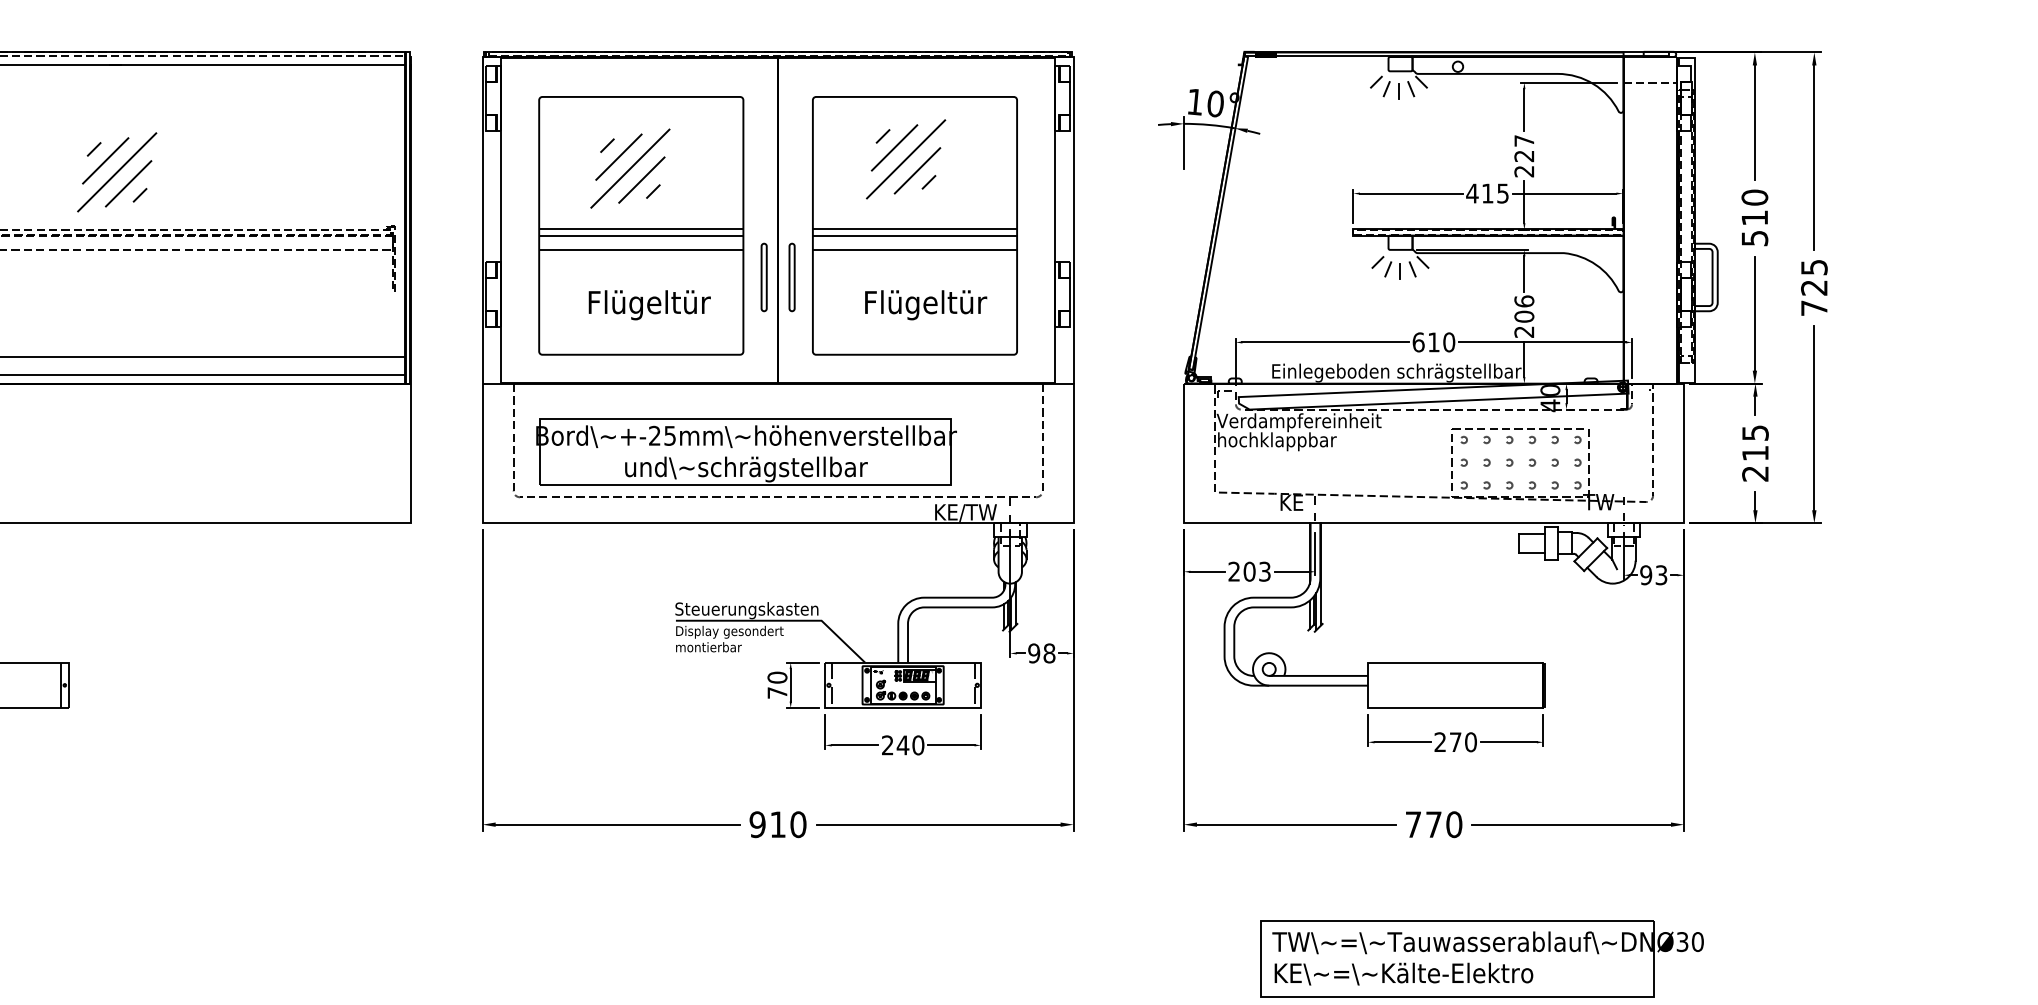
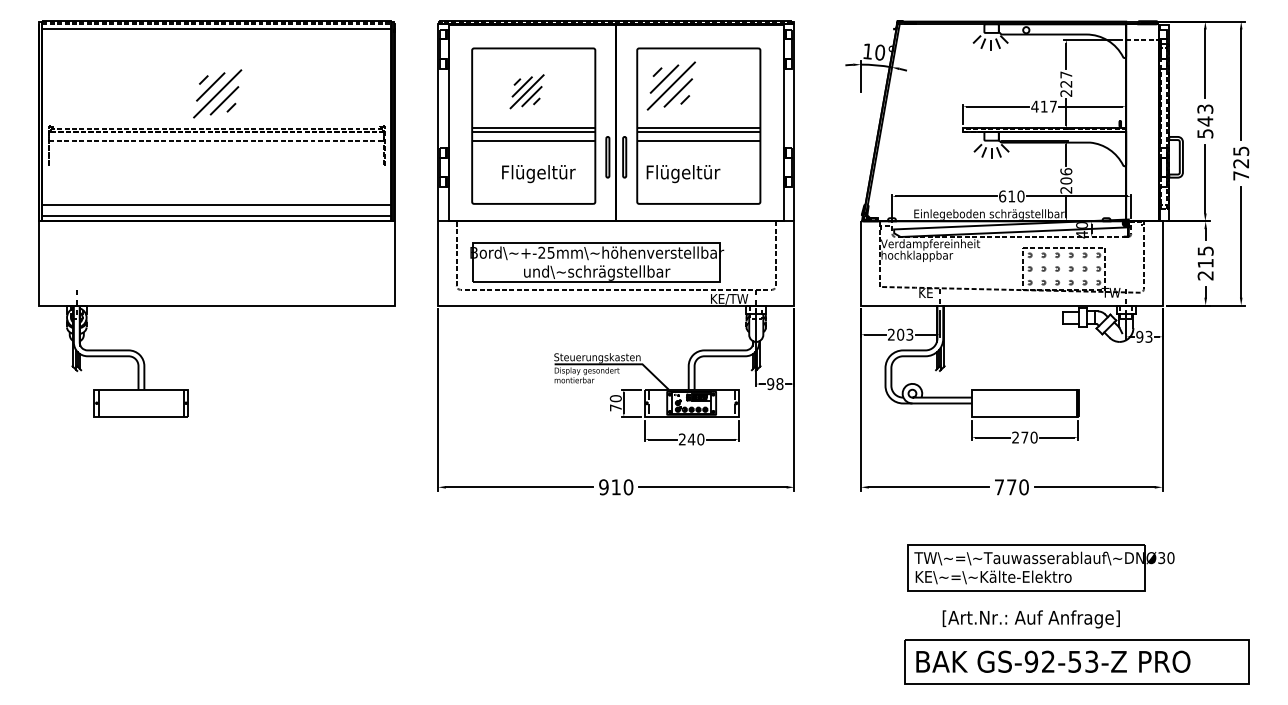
part: (904, 158) -> (670, 85), moved
part: (629, 168) -> (526, 91), size x0.7
text: (1503, 193) -> (1053, 106), 415 -> 417
text: (1755, 208) -> (1205, 115), 510 -> 543
text: (926, 305) -> (683, 174), moved

